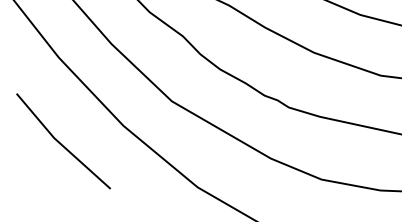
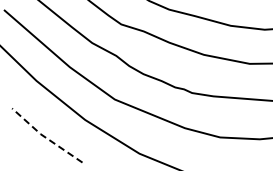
line: (59, 143) -> (44, 137), solid -> dashed

